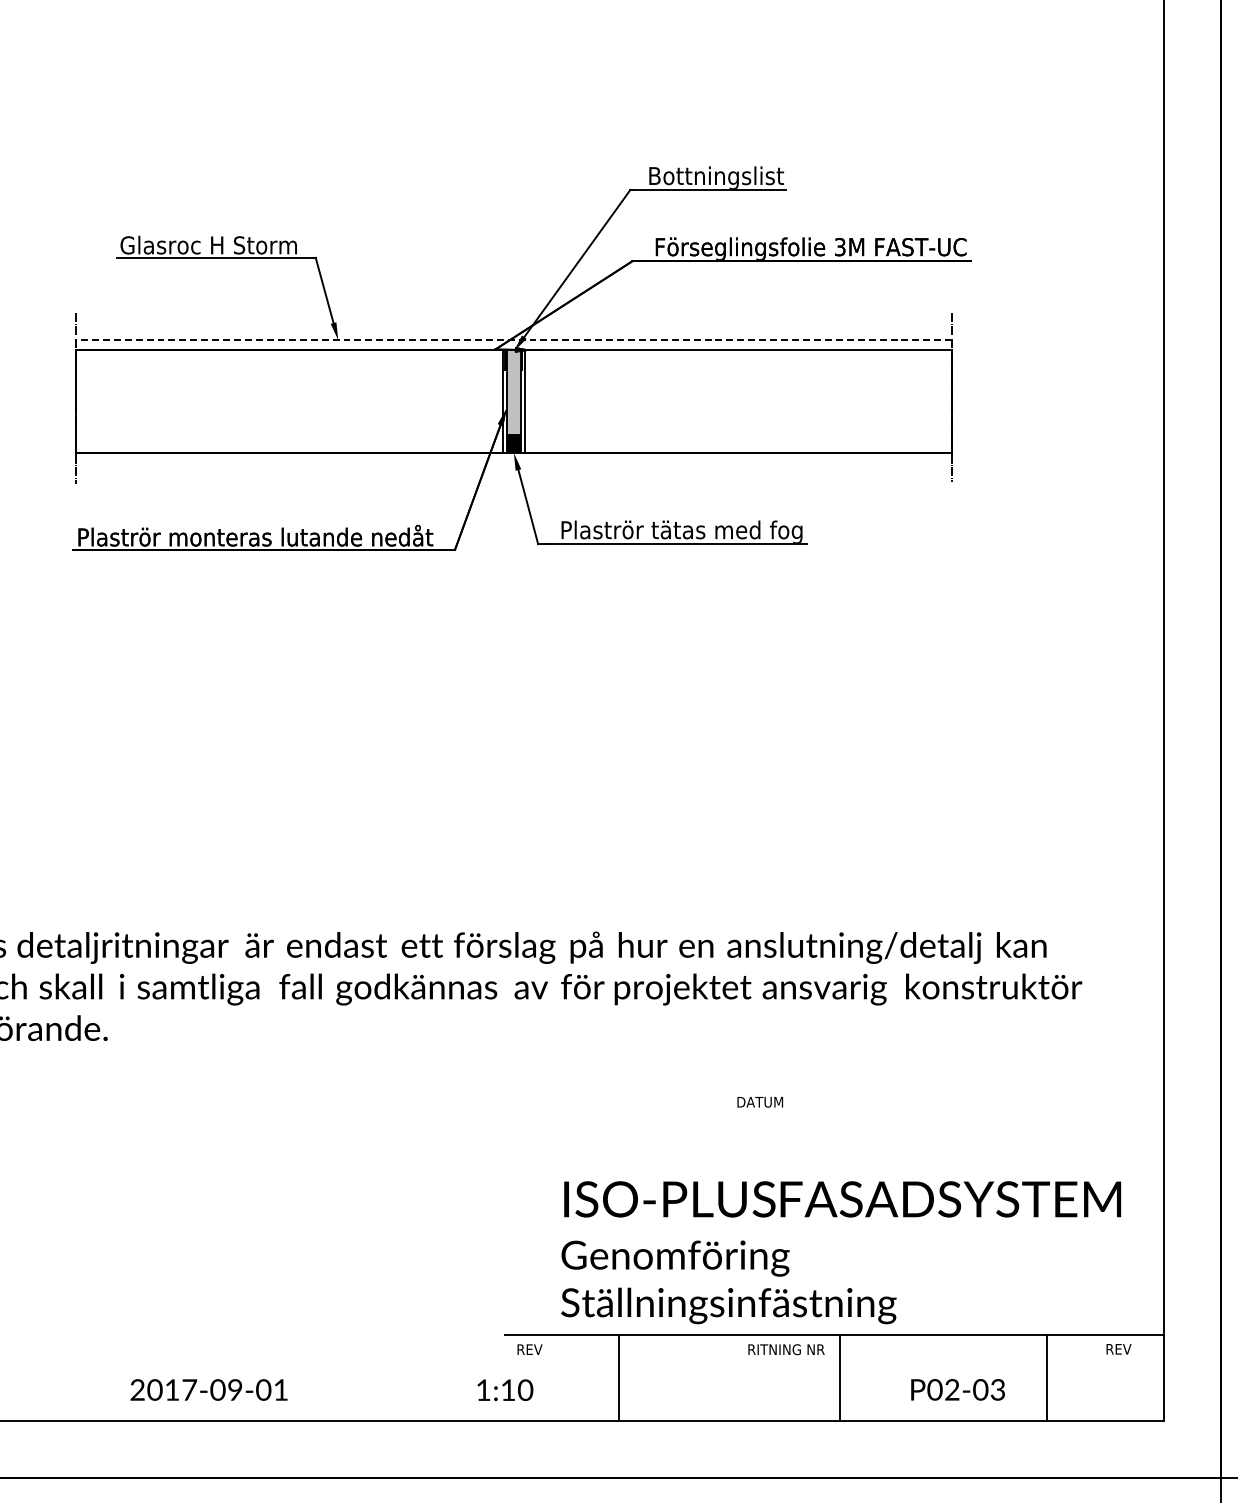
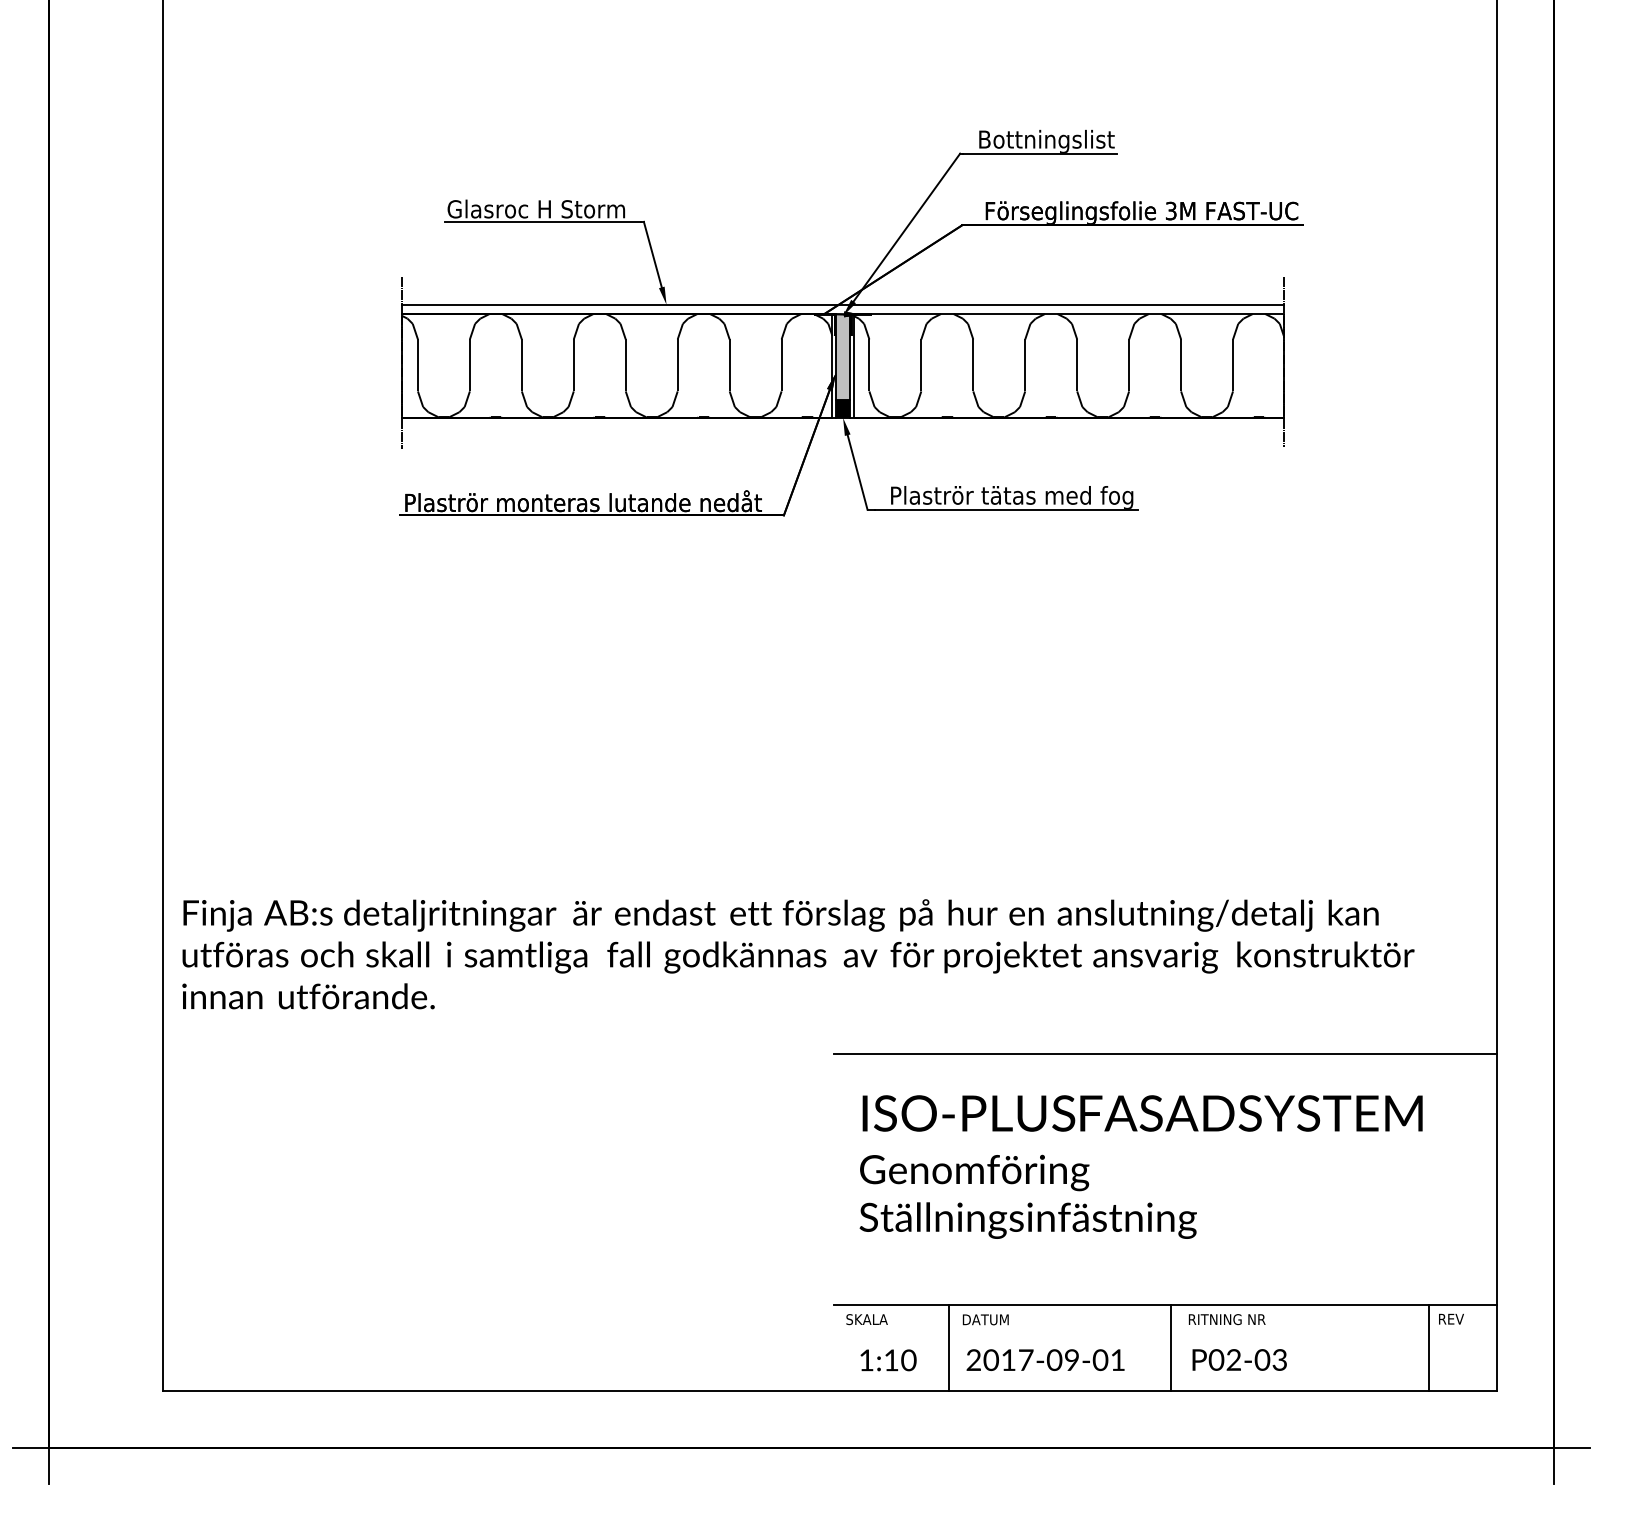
line: (514, 340) -> (843, 304), dashed -> solid
hatch: (289, 400) -> (617, 365), added
hatch: (738, 400) -> (1068, 365), added
line: (834, 1086) -> (1165, 1054), added
text: (759, 1101) -> (985, 1319), moved
text: (840, 1252) -> (1140, 1166), moved
text: (537, 1349) -> (866, 1319), REV -> SKALA
text: (785, 1349) -> (1226, 1319), moved
line: (1047, 1377) -> (1428, 1347), moved
text: (208, 1389) -> (1045, 1359), moved
text: (957, 1389) -> (1239, 1359), moved
text: (505, 1390) -> (888, 1360), moved

